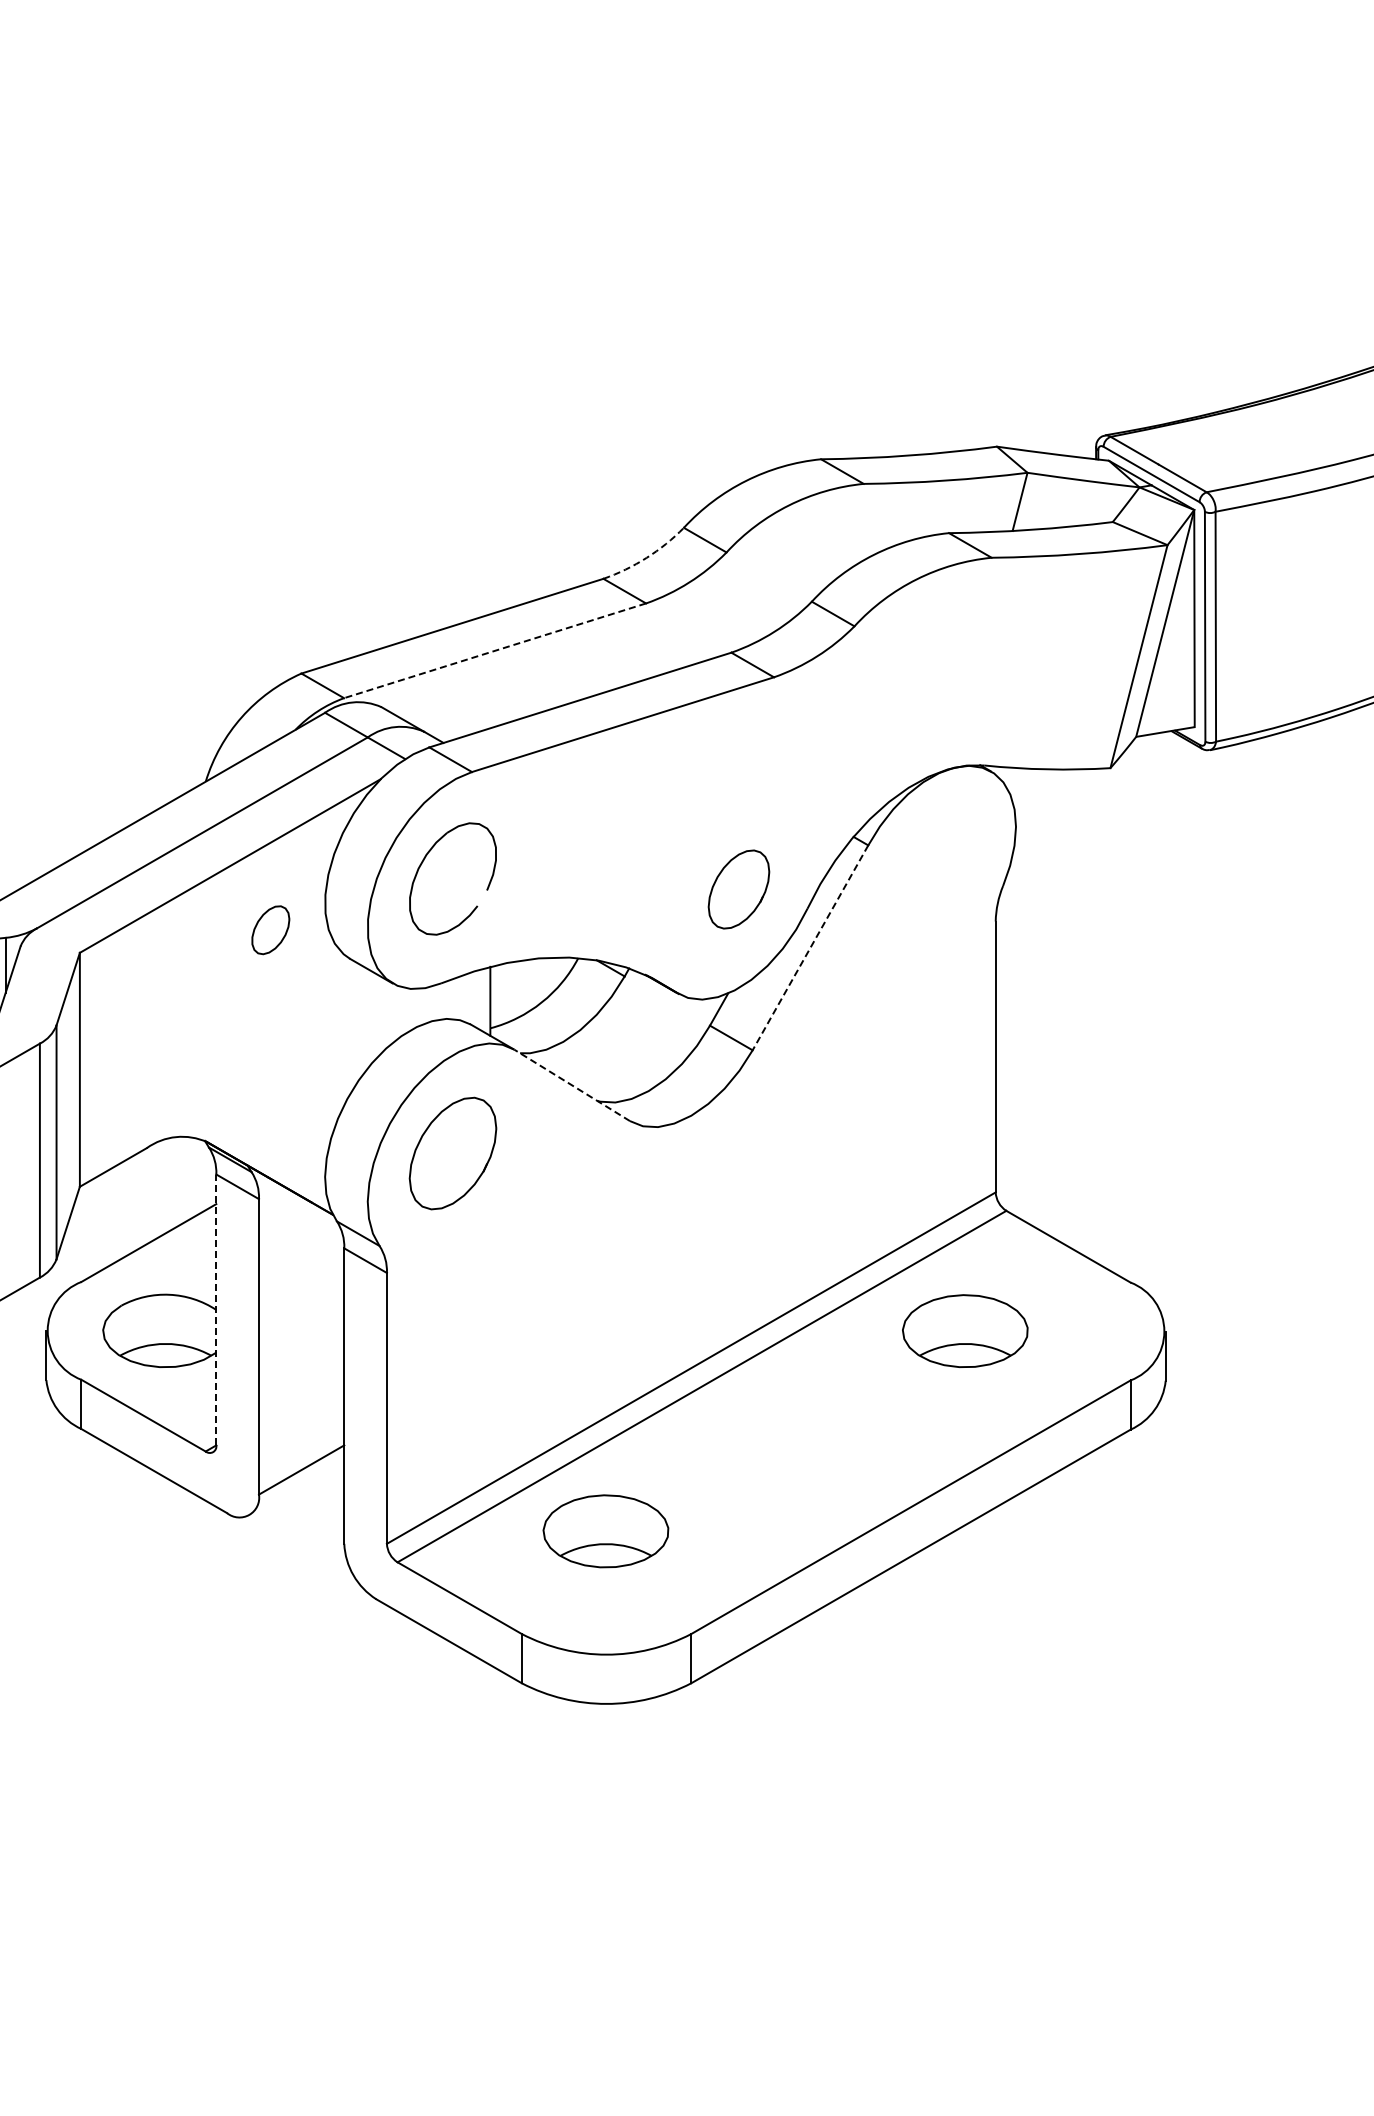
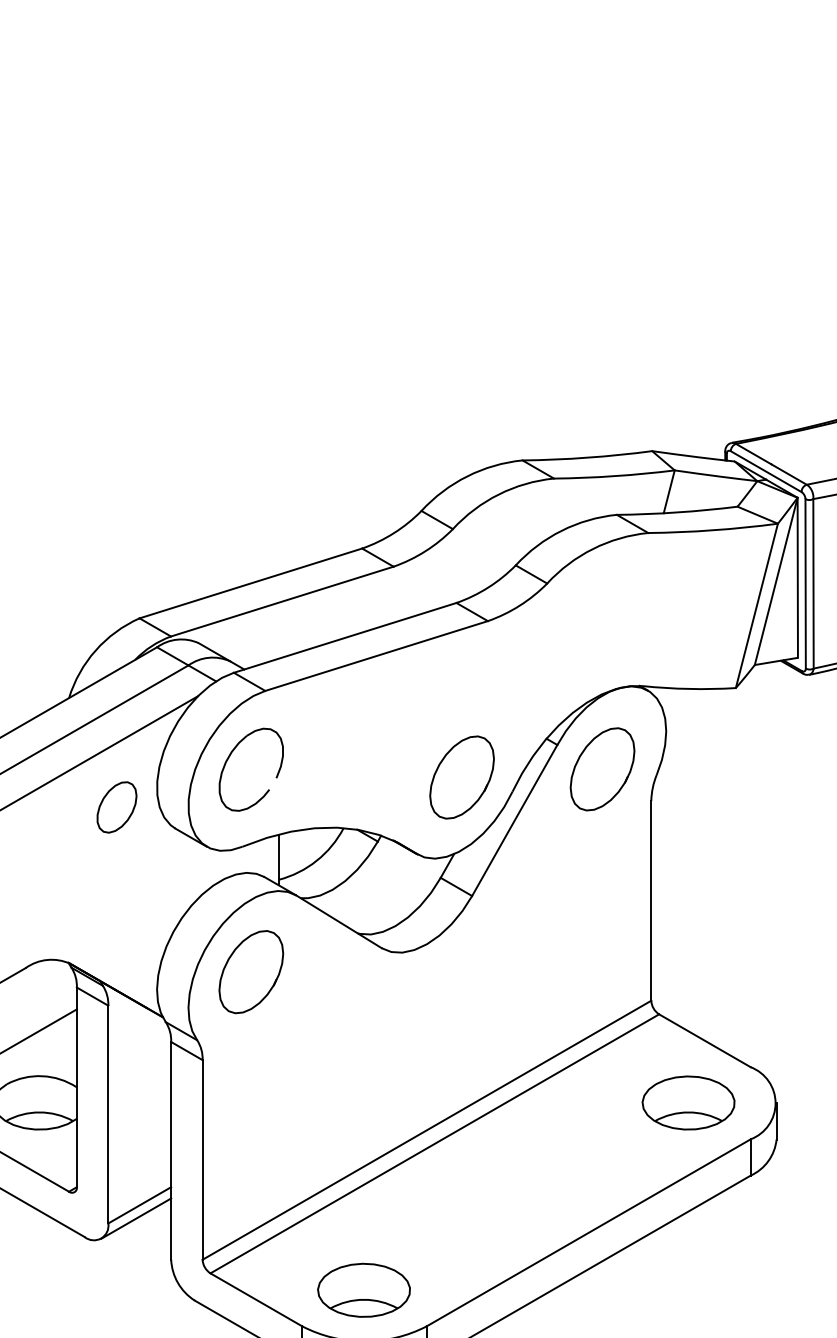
arc: (646, 557) -> (393, 532), dashed -> solid
line: (494, 650) -> (281, 601), dashed -> solid
part: (929, 878) -> (602, 769), added
part: (738, 889) -> (461, 777), size x1.43
part: (270, 930) -> (116, 807), size x1.43
line: (810, 947) -> (514, 820), dashed -> solid
line: (572, 1085) -> (339, 921), dashed -> solid
line: (216, 1309) -> (77, 1087), dashed -> solid
part: (965, 1330) -> (688, 1102), moved
line: (296, 1487) -> (135, 1218), added
part: (605, 1531) -> (363, 1290), moved

